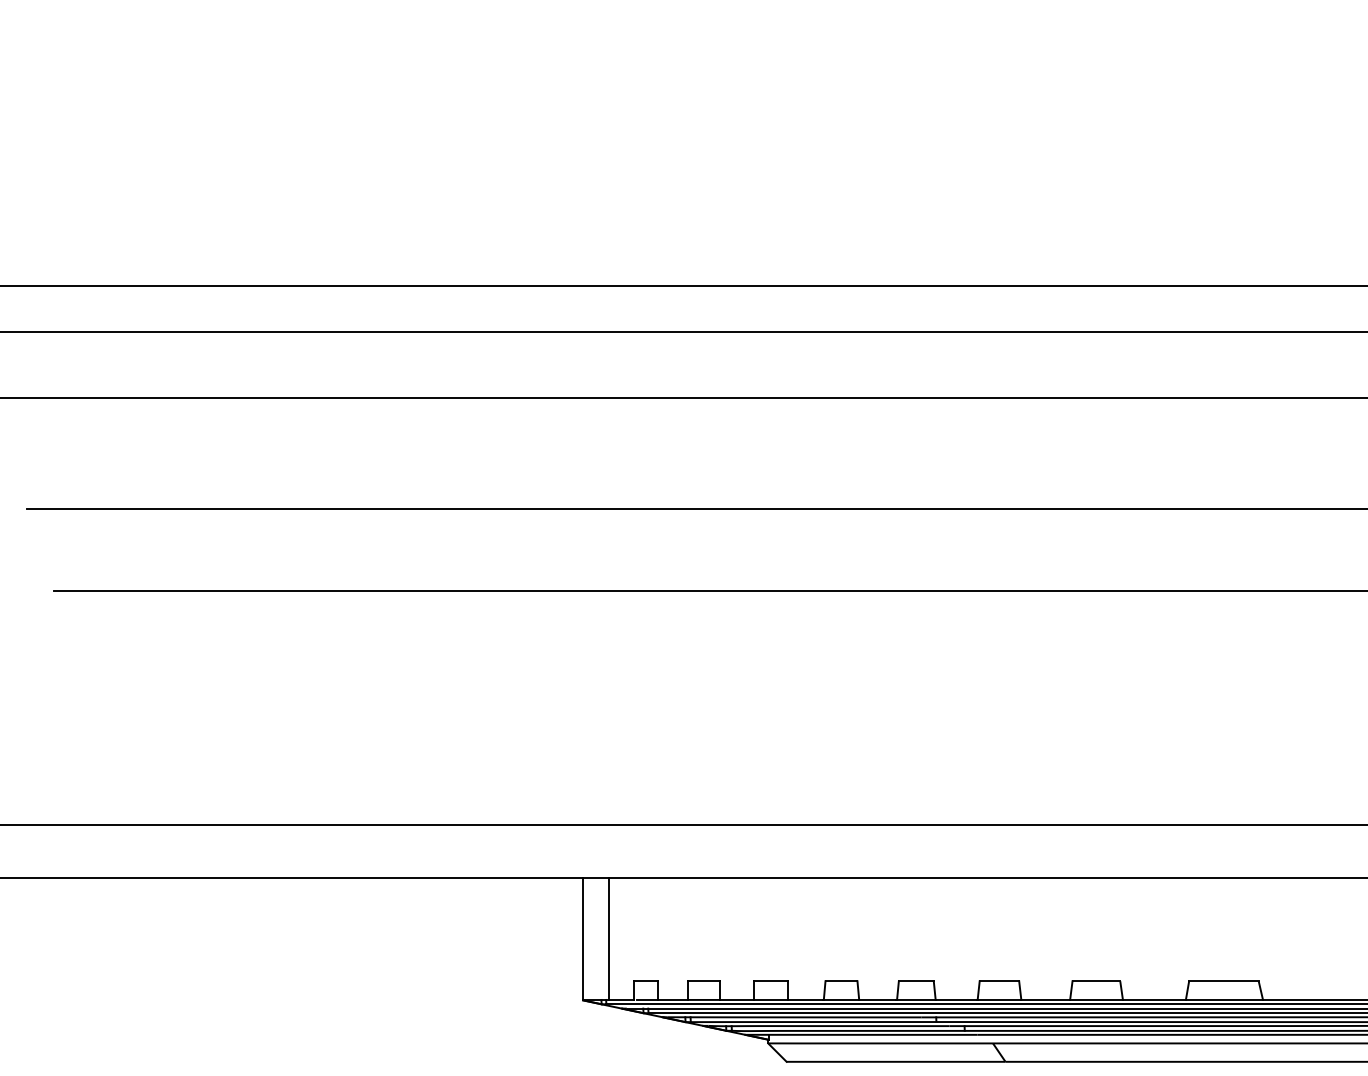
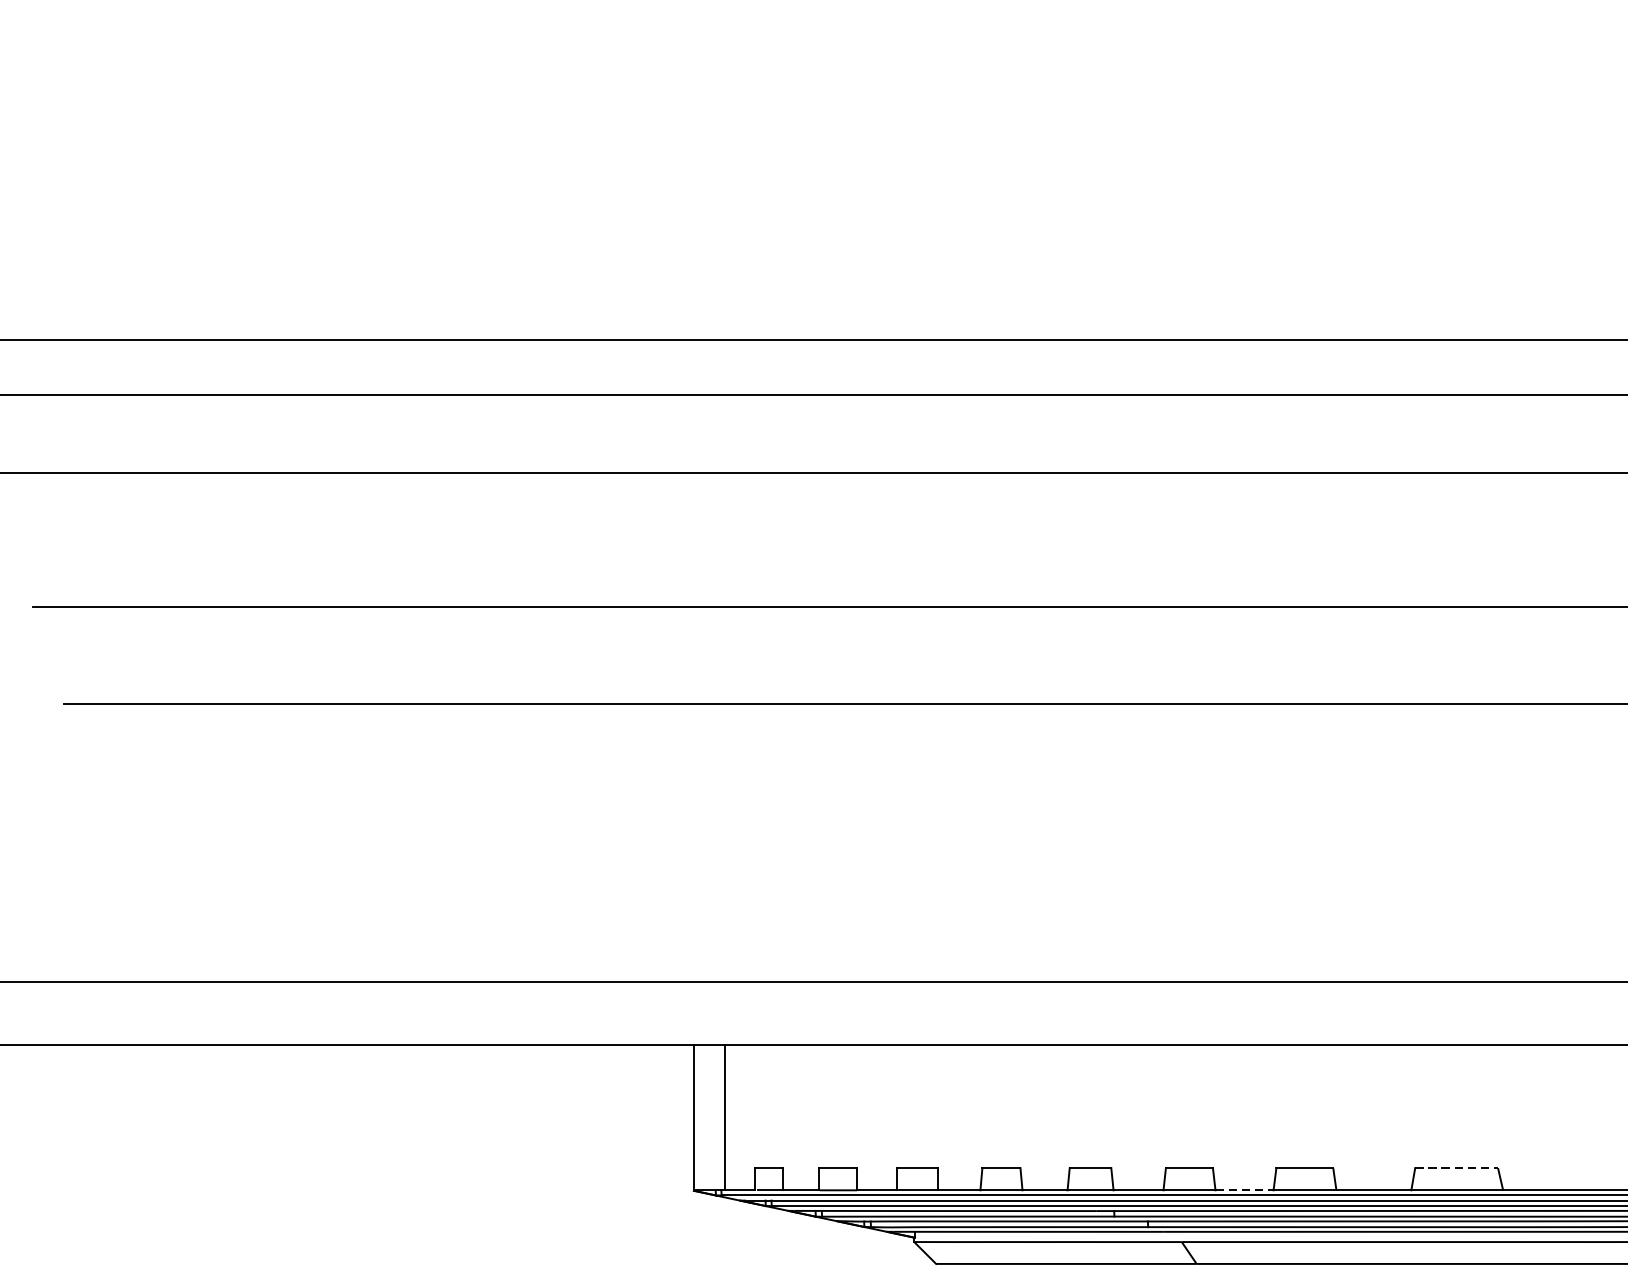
line: (1223, 981) -> (1456, 1168), solid -> dashed
line: (1046, 999) -> (1245, 1189), solid -> dashed

